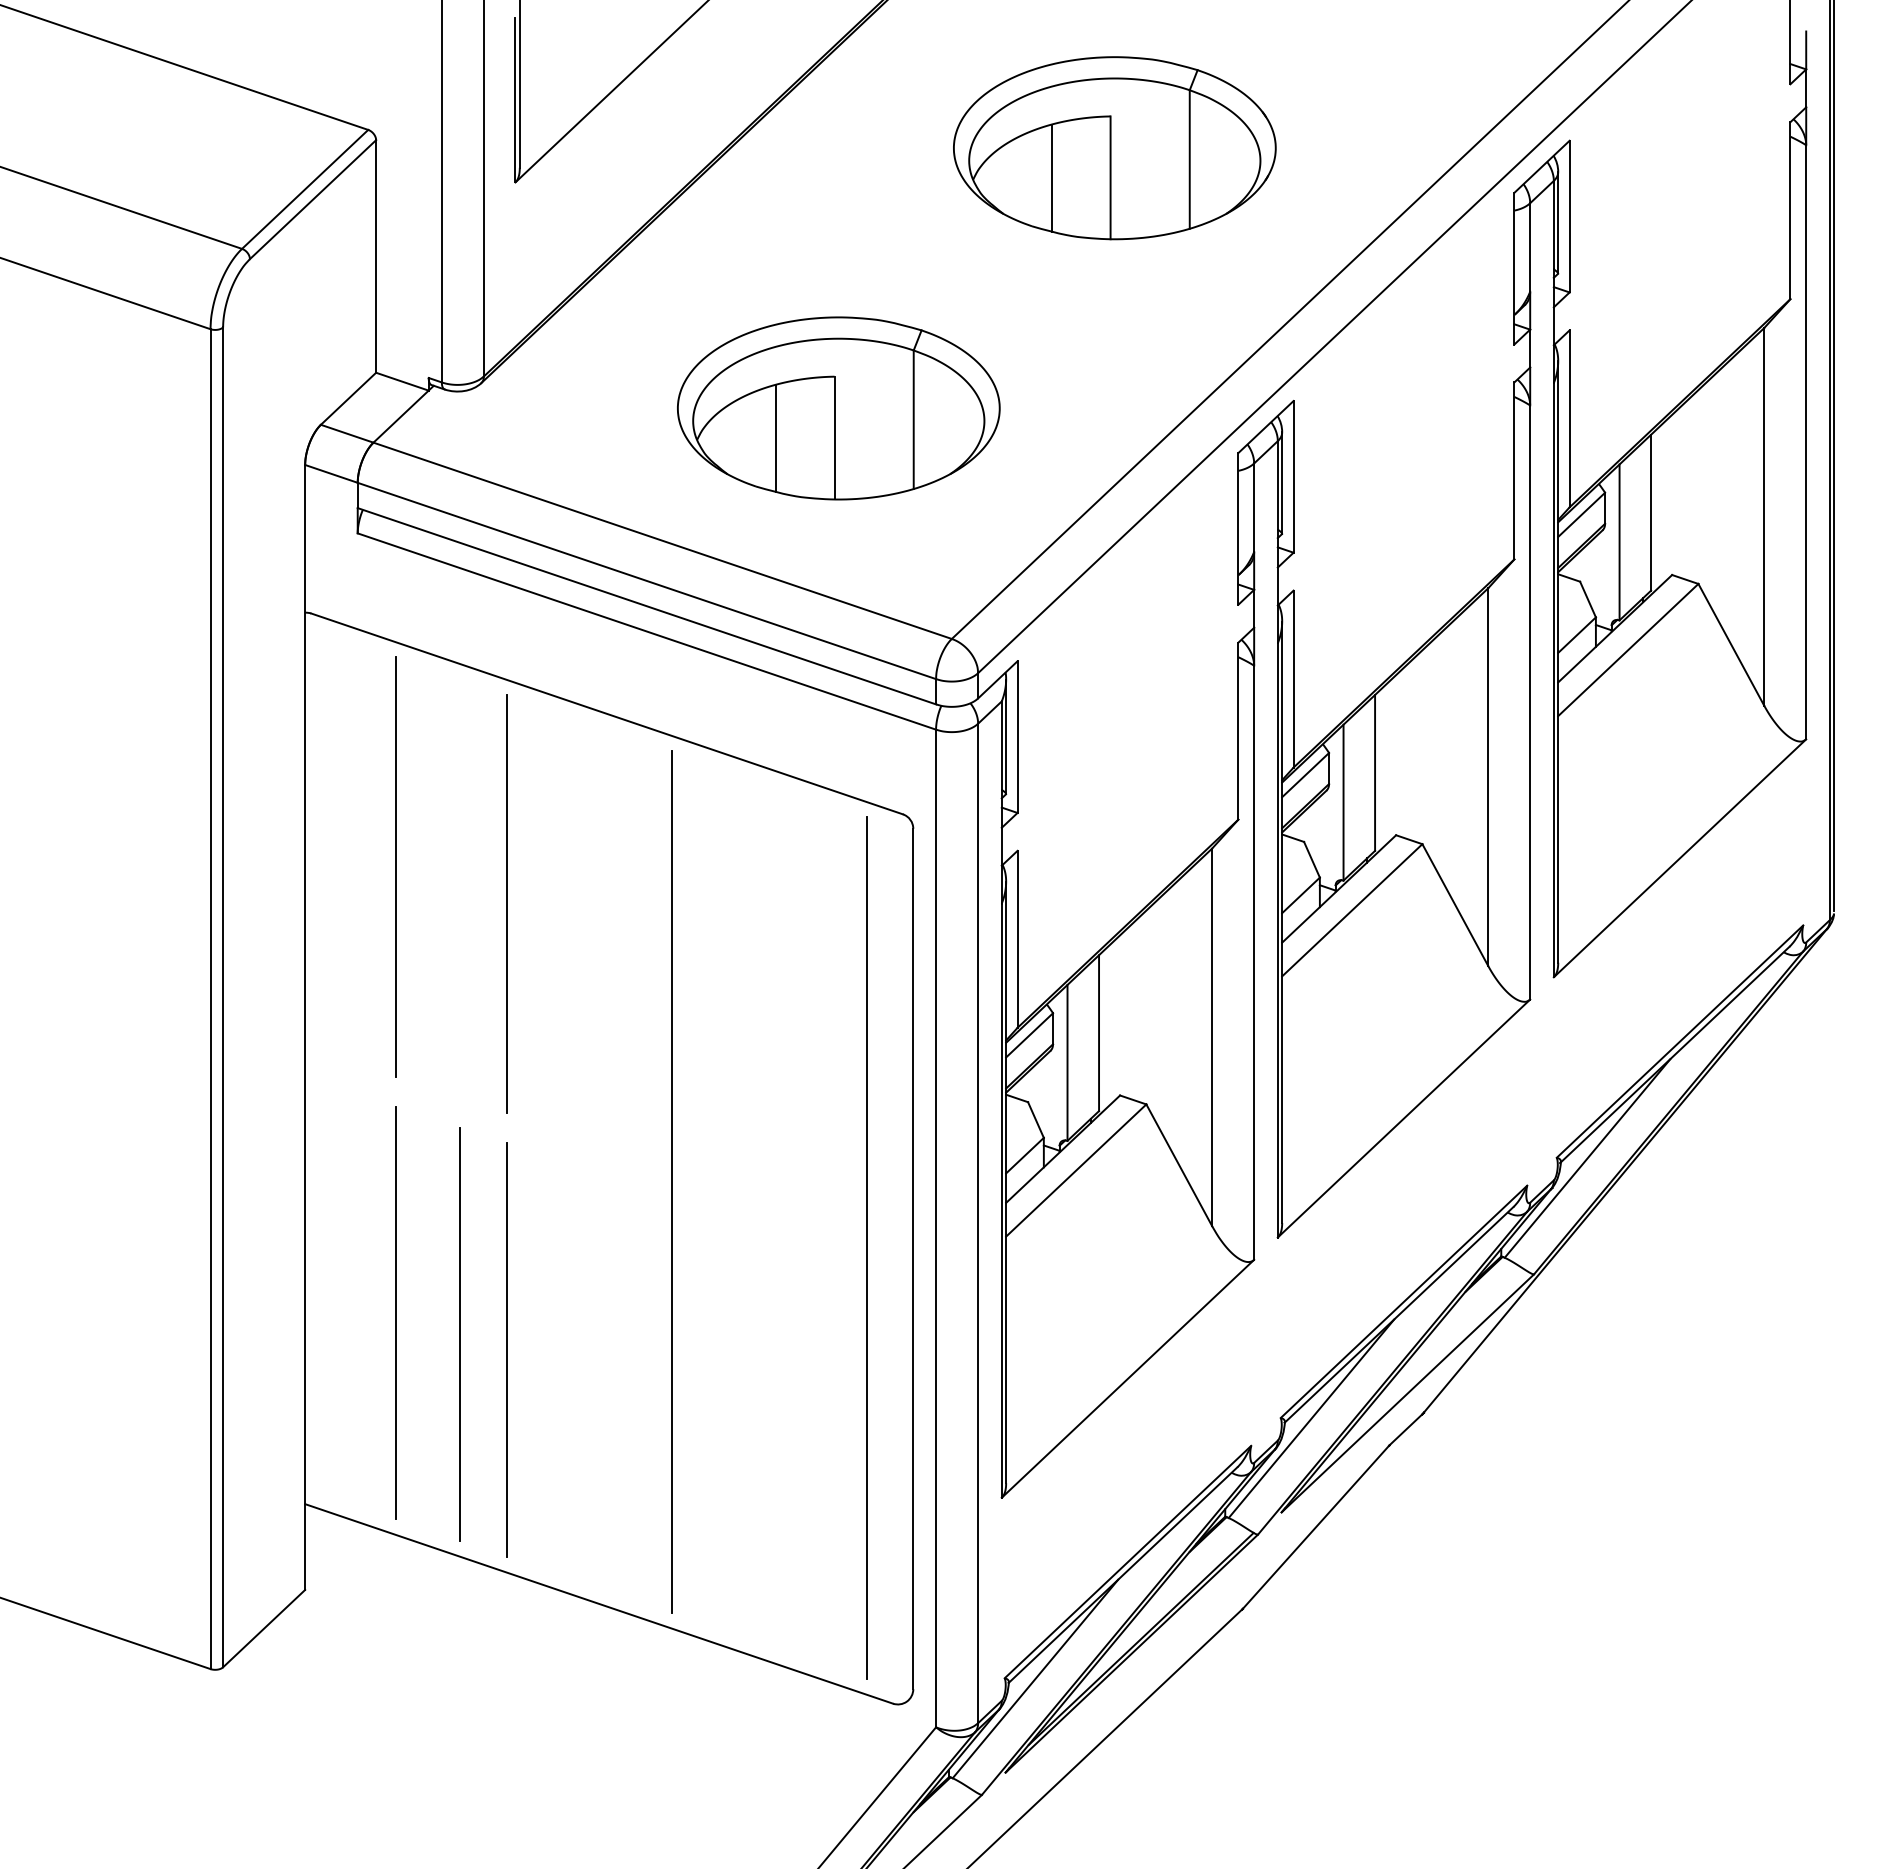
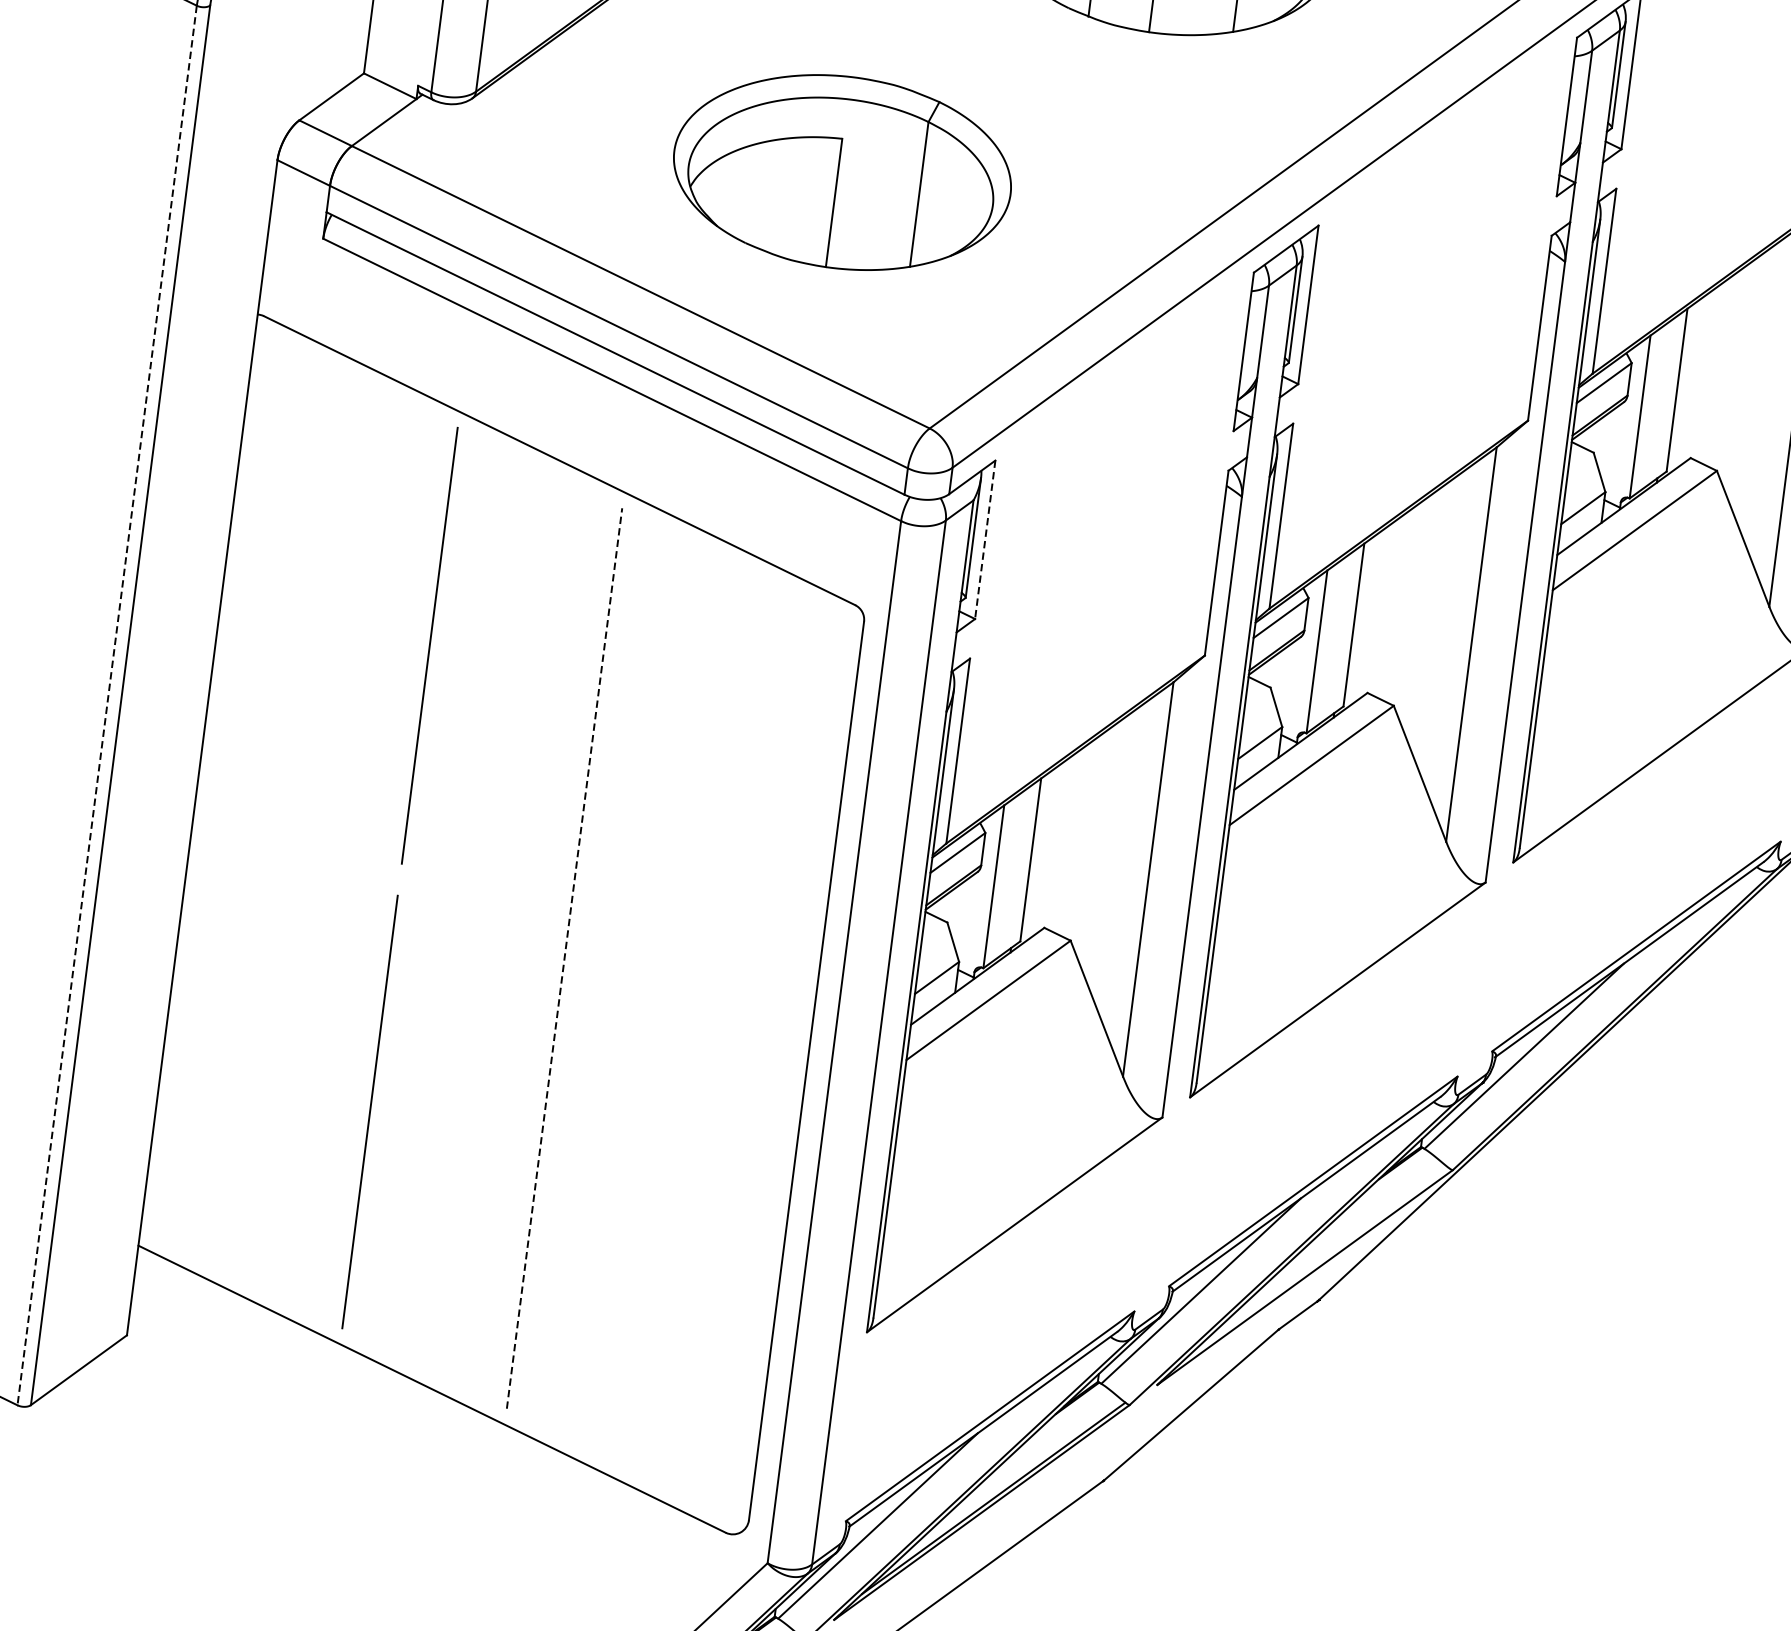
line: (775, 438) -> (772, 195), removed
line: (1017, 737) -> (985, 540), solid -> dashed
line: (395, 866) -> (318, 591), removed
line: (210, 999) -> (107, 705), solid -> dashed
line: (671, 1181) -> (564, 957), solid -> dashed
line: (866, 1247) -> (759, 1052), removed
line: (395, 1313) -> (258, 1058), removed
line: (459, 1334) -> (322, 1089), removed

